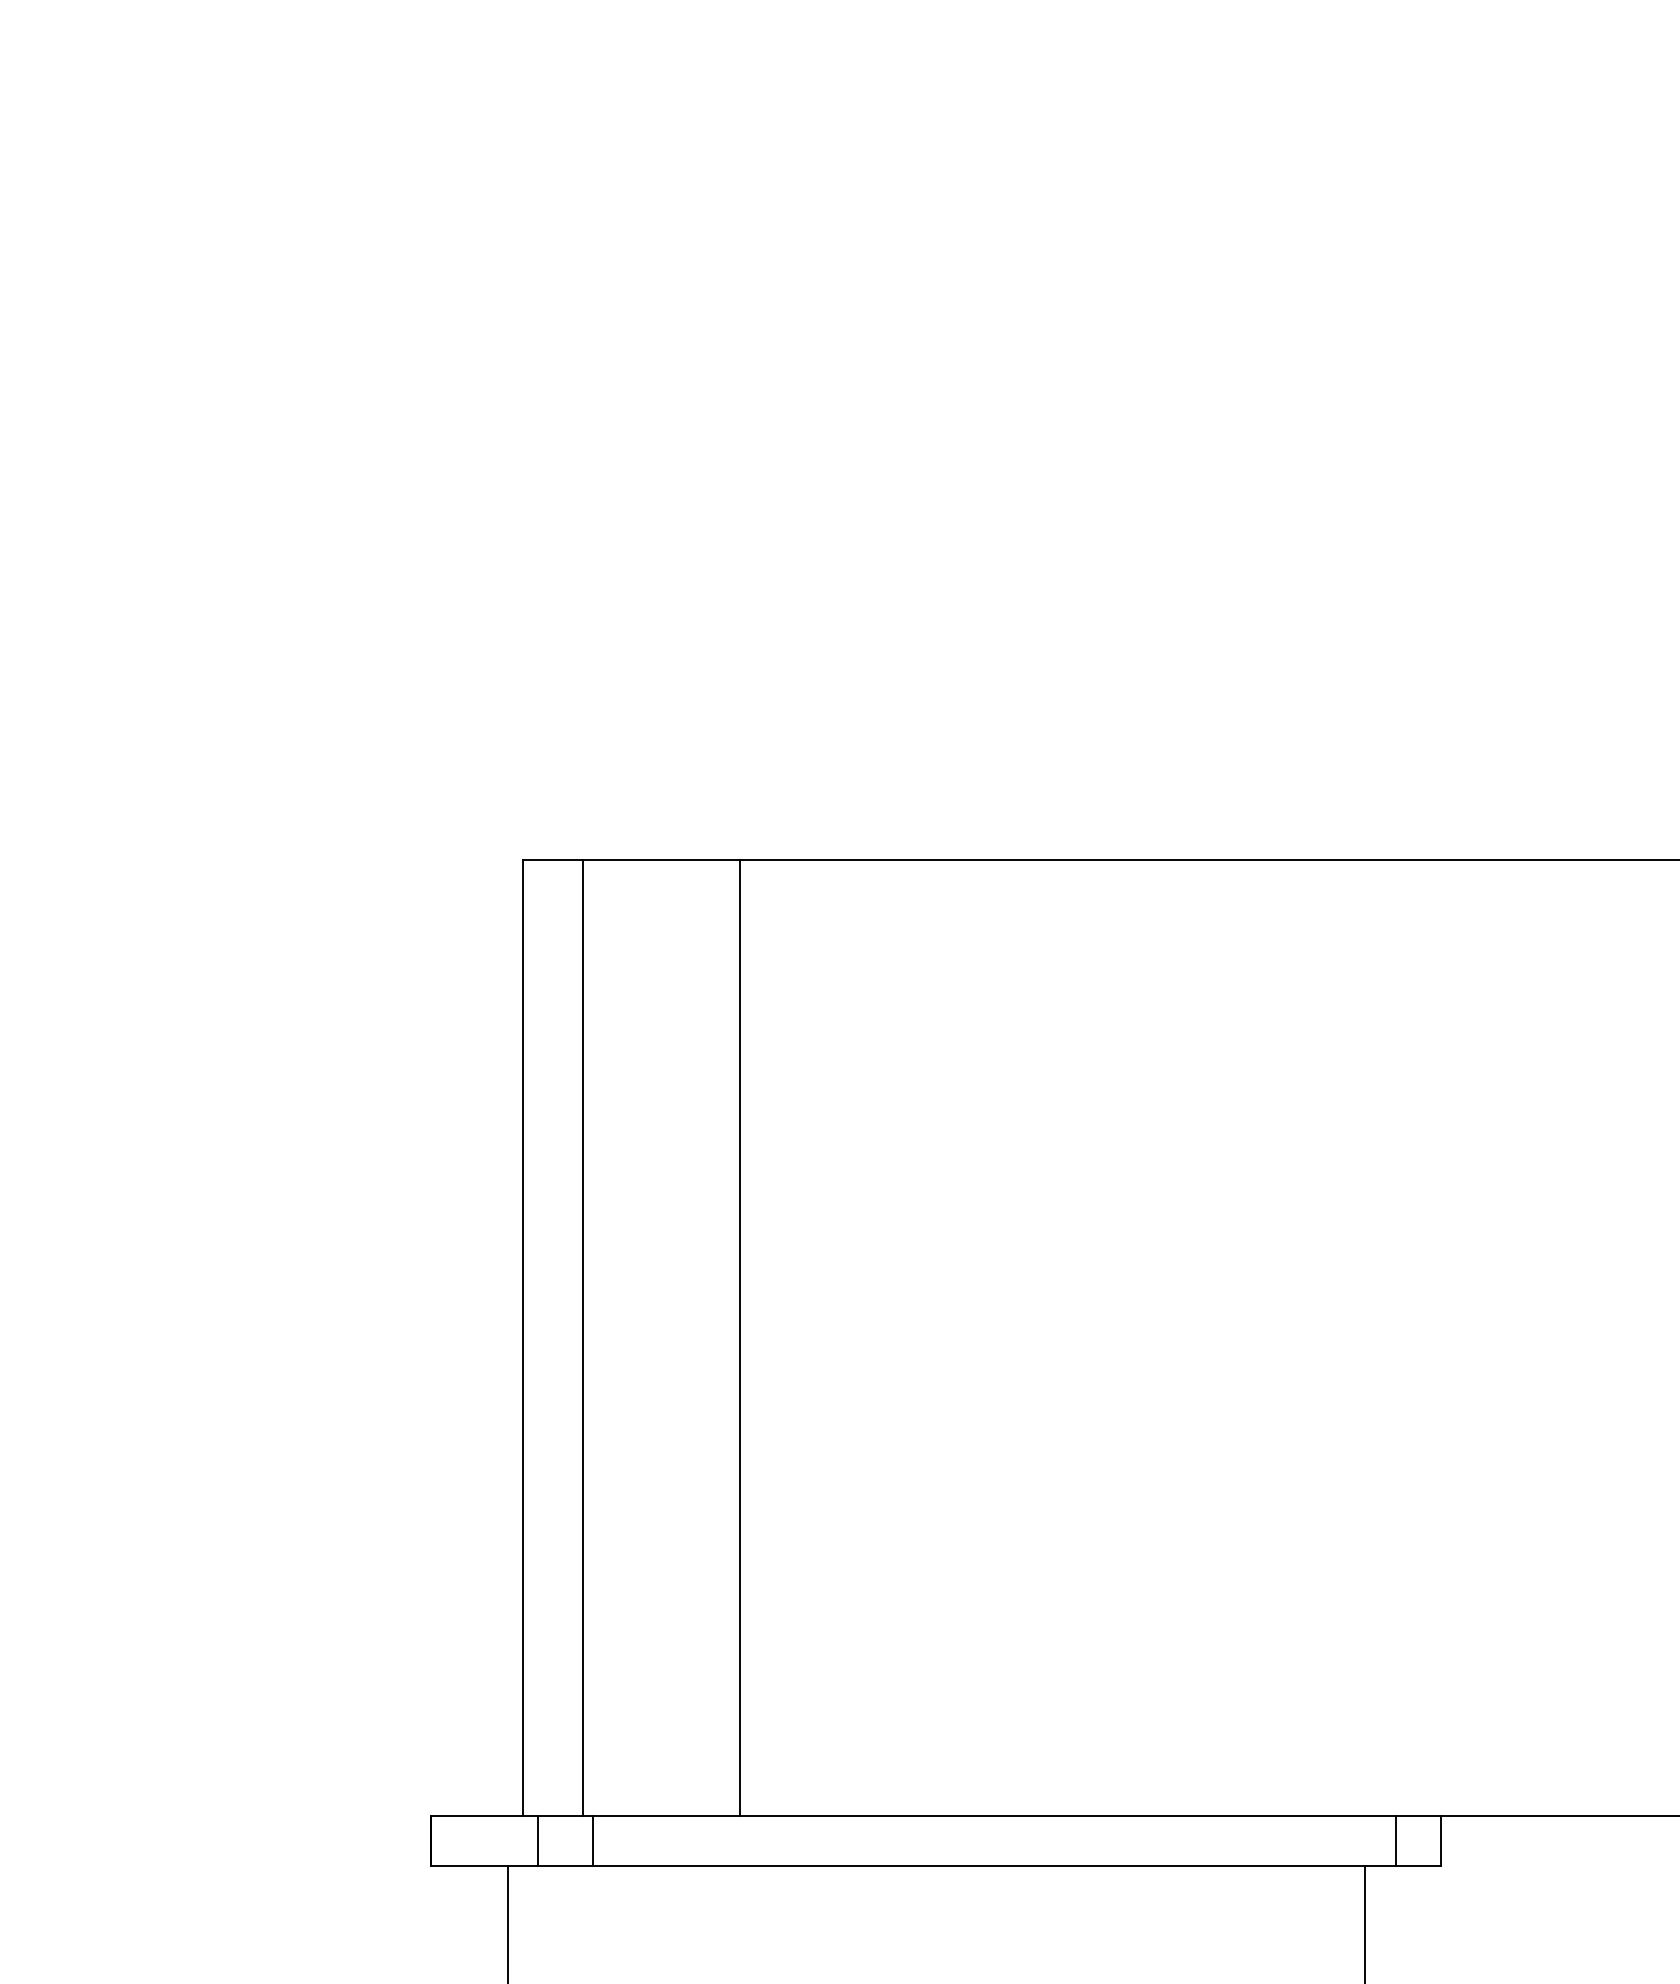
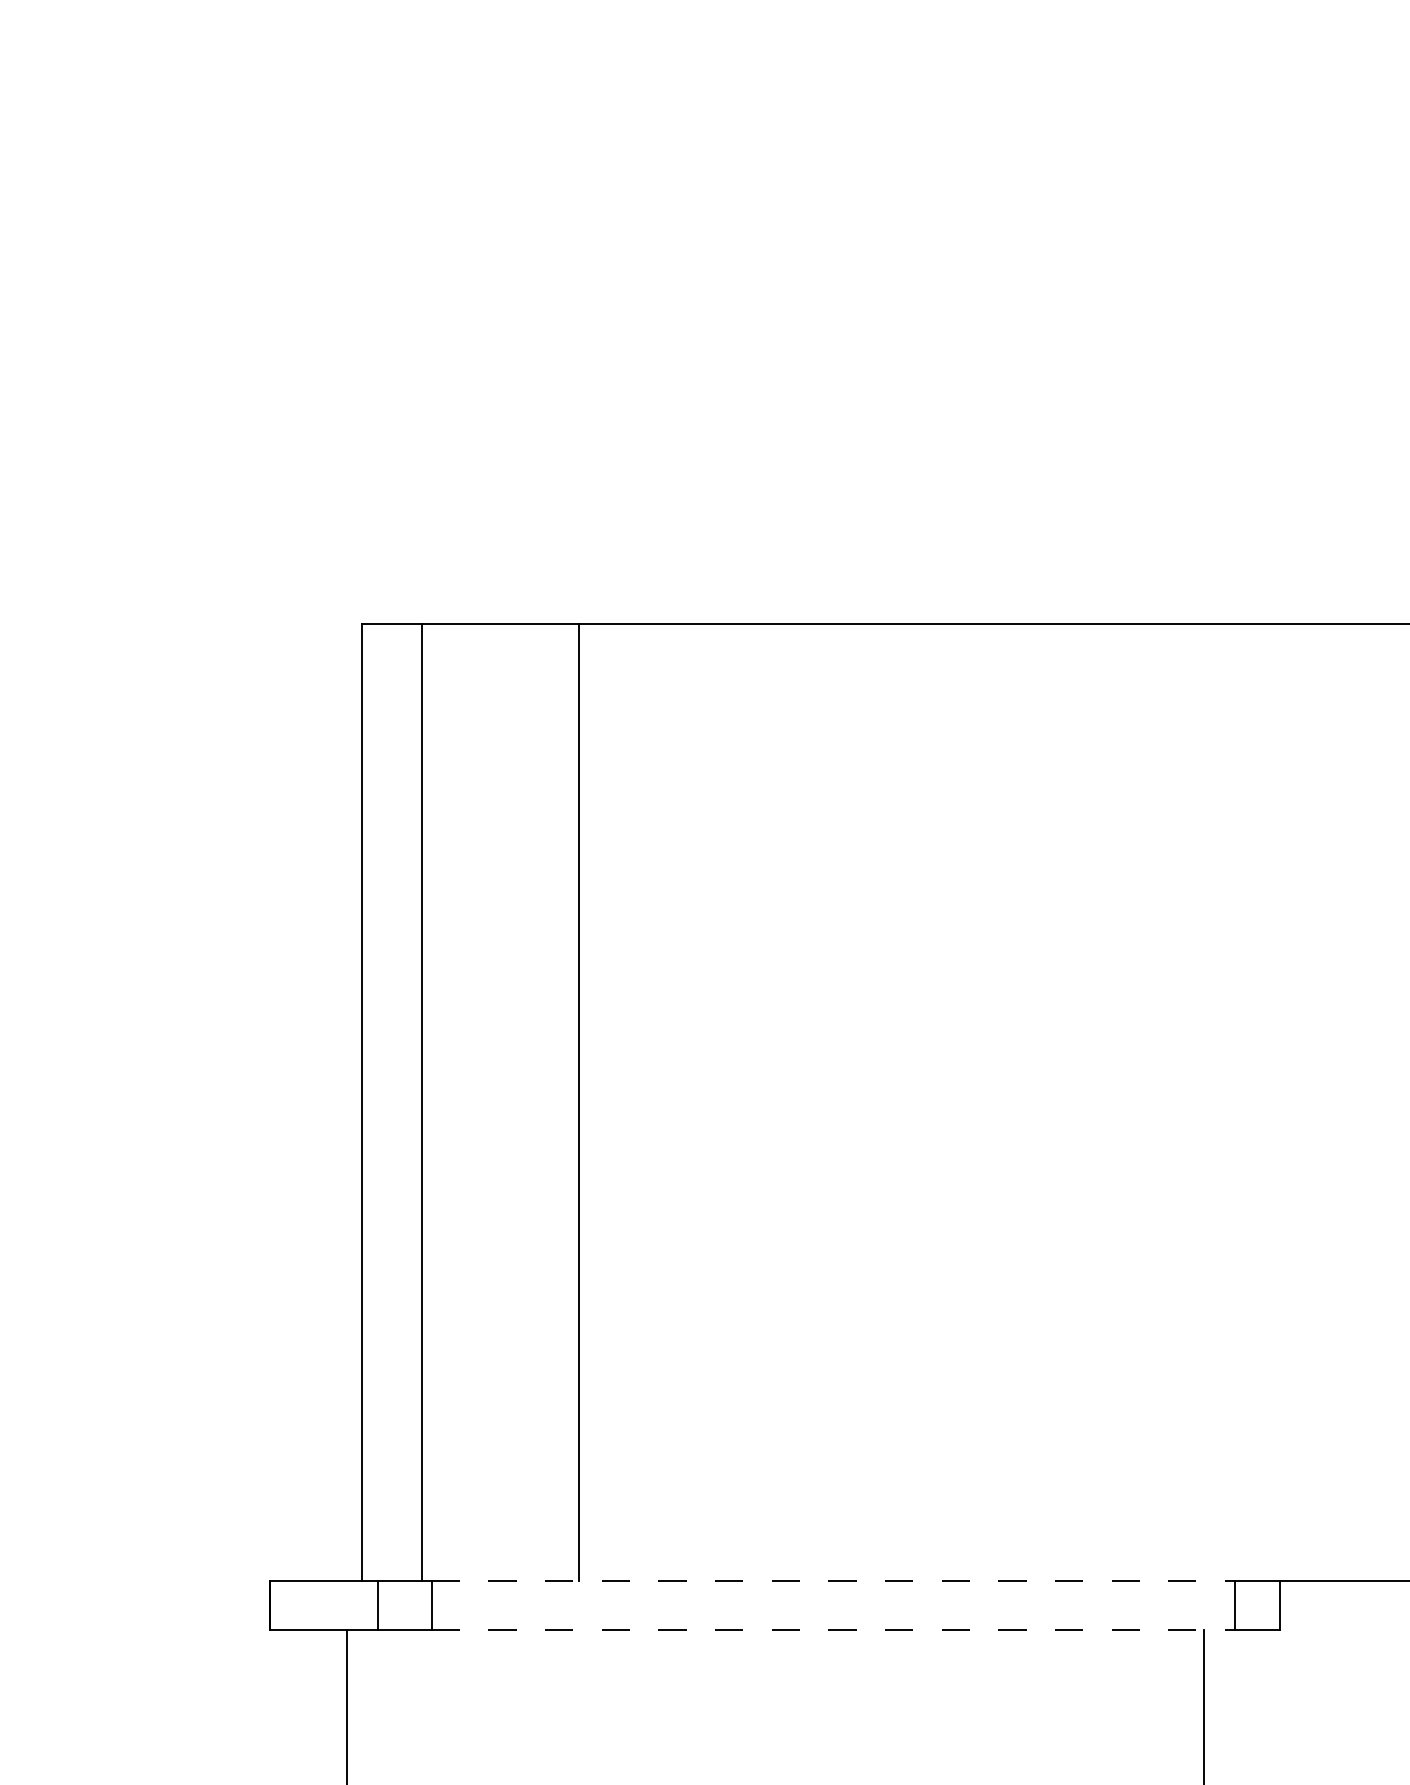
line: (994, 1816) -> (833, 1580), solid -> dashed
line: (994, 1866) -> (833, 1630), solid -> dashed

